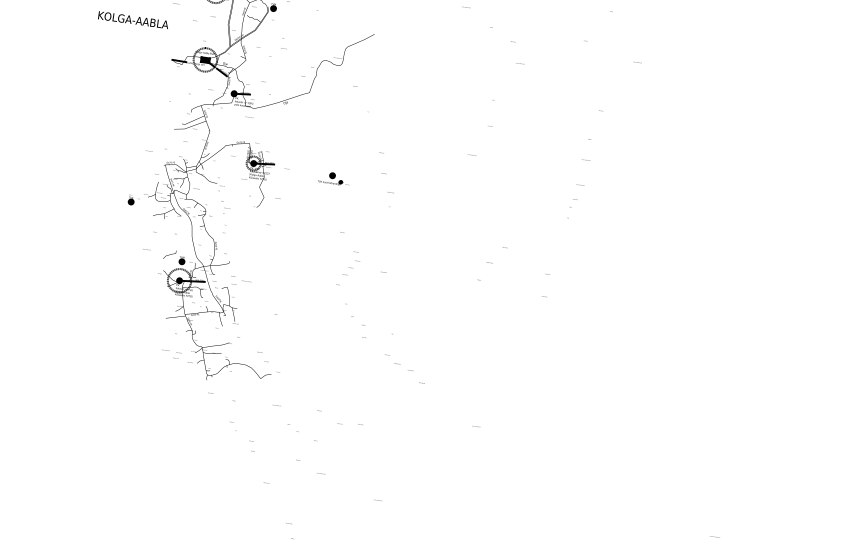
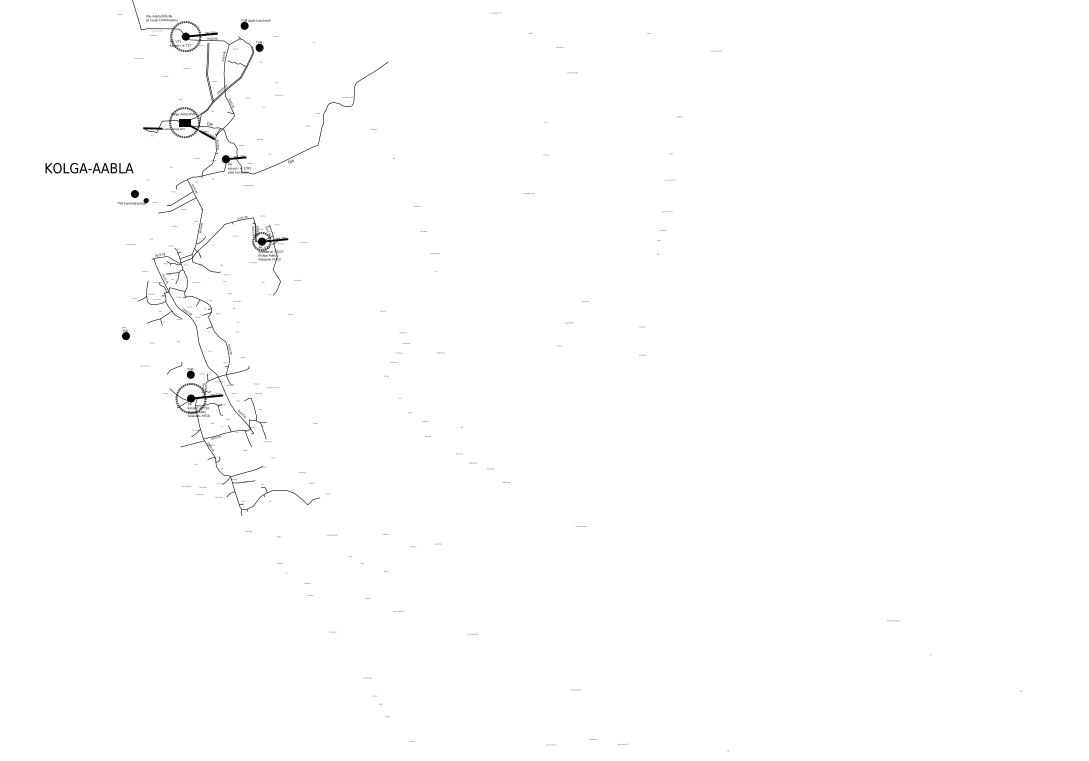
text: (133, 20) -> (89, 168), moved
part: (334, 178) -> (137, 197), moved
part: (133, 200) -> (128, 333), moved

